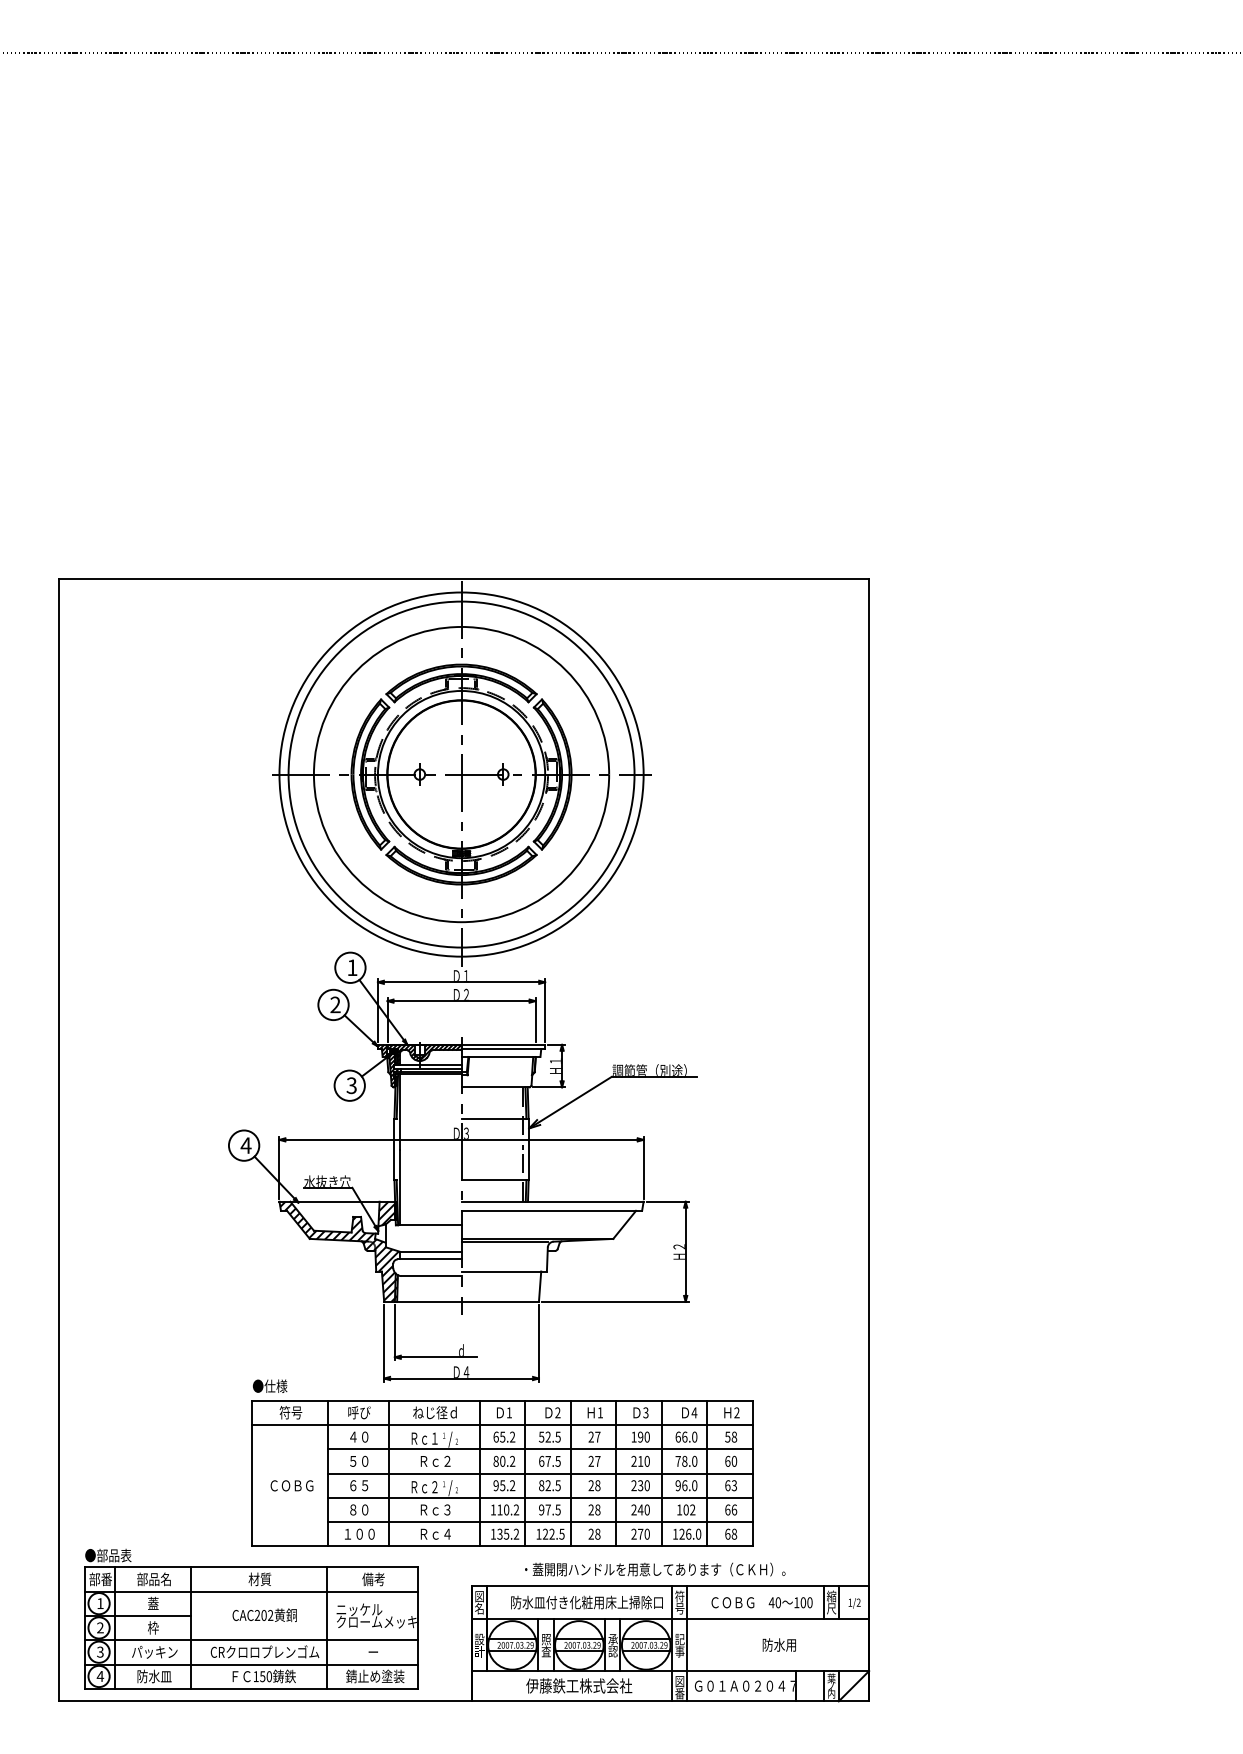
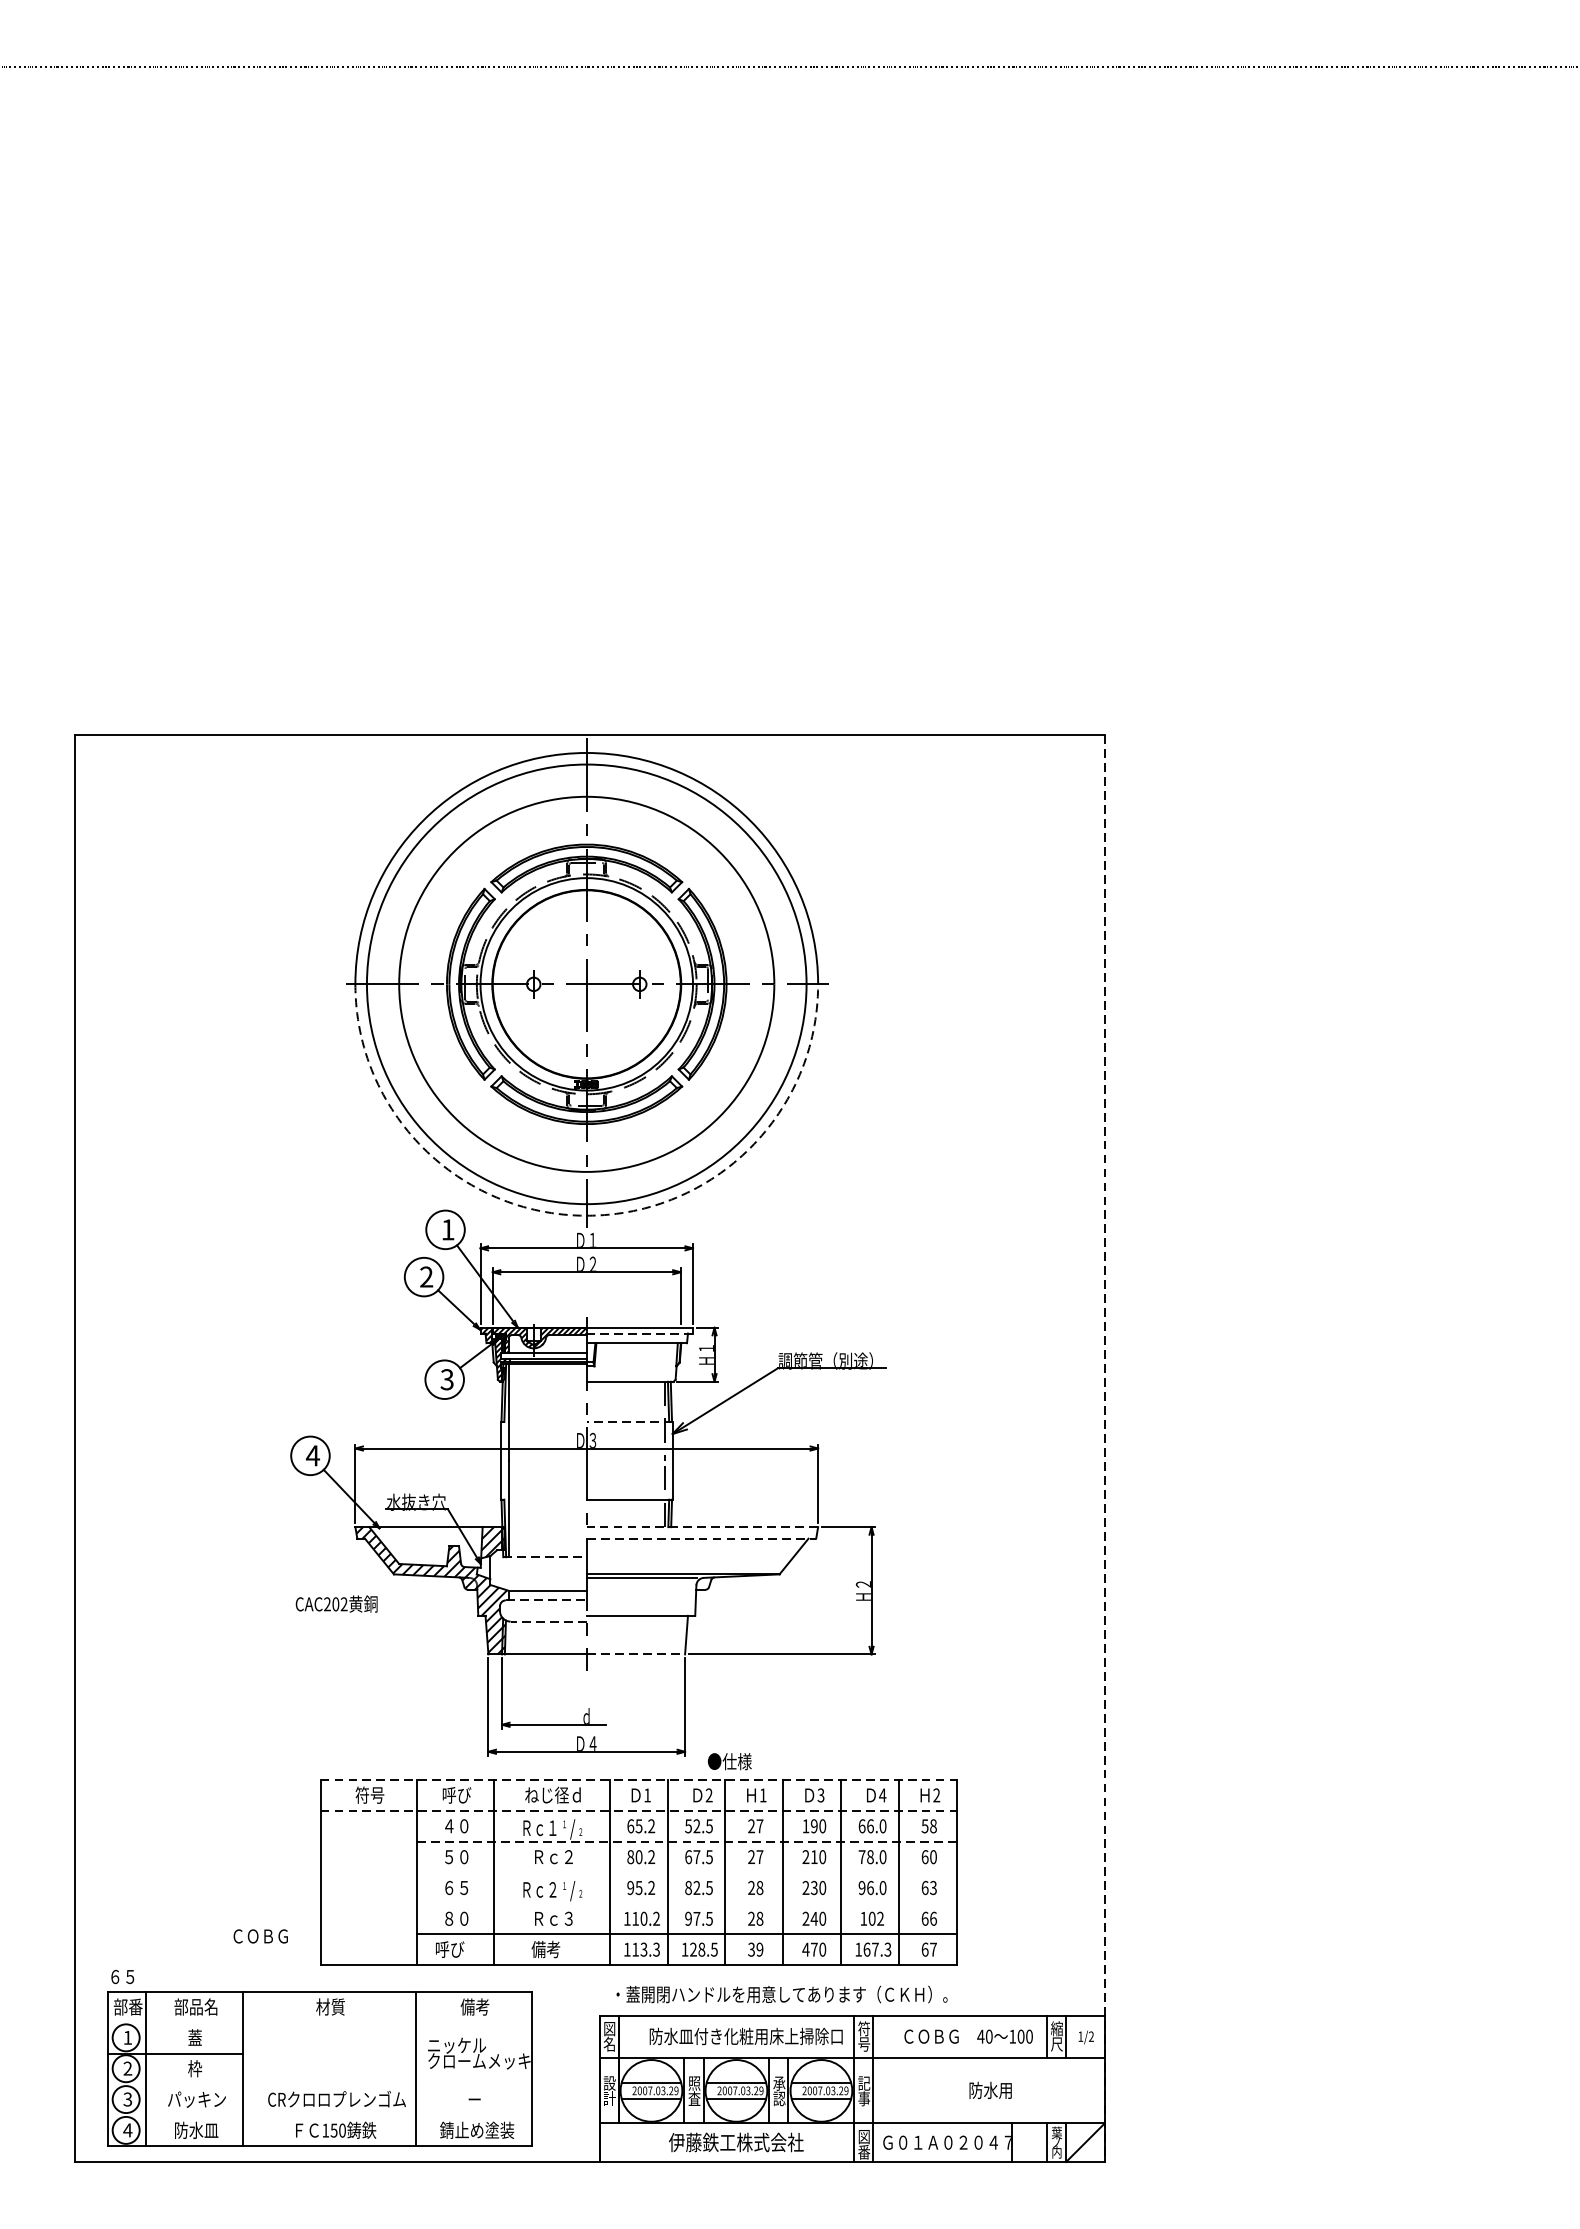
arc: (461, 956) -> (586, 1215), solid -> dashed
line: (503, 1049) -> (640, 1333), solid -> dashed
line: (495, 1118) -> (629, 1421), solid -> dashed
line: (869, 1140) -> (1105, 1449), solid -> dashed
line: (552, 1201) -> (702, 1526), solid -> dashed
line: (552, 1210) -> (702, 1538), solid -> dashed
line: (428, 1225) -> (544, 1557), solid -> dashed
line: (429, 1259) -> (546, 1600), solid -> dashed
line: (431, 1276) -> (548, 1622), solid -> dashed
line: (500, 1301) -> (636, 1653), solid -> dashed
text: (270, 1385) -> (730, 1760), moved
line: (502, 1400) -> (638, 1779), solid -> dashed
line: (502, 1425) -> (638, 1811), solid -> dashed
line: (540, 1449) -> (687, 1841), solid -> dashed
line: (539, 1473) -> (685, 1872), removed
text: (291, 1485) -> (260, 1936), moved
line: (539, 1497) -> (685, 1902), removed
text: (358, 1533) -> (455, 1948), １００ -> 呼び
text: (434, 1533) -> (552, 1948), Ｒｃ４ -> 備考
text: (508, 1533) -> (646, 1948), 135.2 -> 113.3
text: (551, 1533) -> (701, 1948), 122.5 -> 128.5
text: (633, 1533) -> (805, 1948), 270 -> 470
text: (690, 1533) -> (877, 1948), 126.0 -> 167.3
text: (734, 1533) -> (933, 1948), 68 -> 67
text: (594, 1534) -> (755, 1949), 28 -> 39
text: (108, 1555) -> (138, 1976), ●部品表 -> ６５
text: (655, 1569) -> (782, 1994), moved
line: (251, 1591) -> (319, 2022), removed
text: (264, 1614) -> (336, 1603), moved
line: (251, 1640) -> (319, 2084), removed
line: (251, 1664) -> (319, 2115), removed

